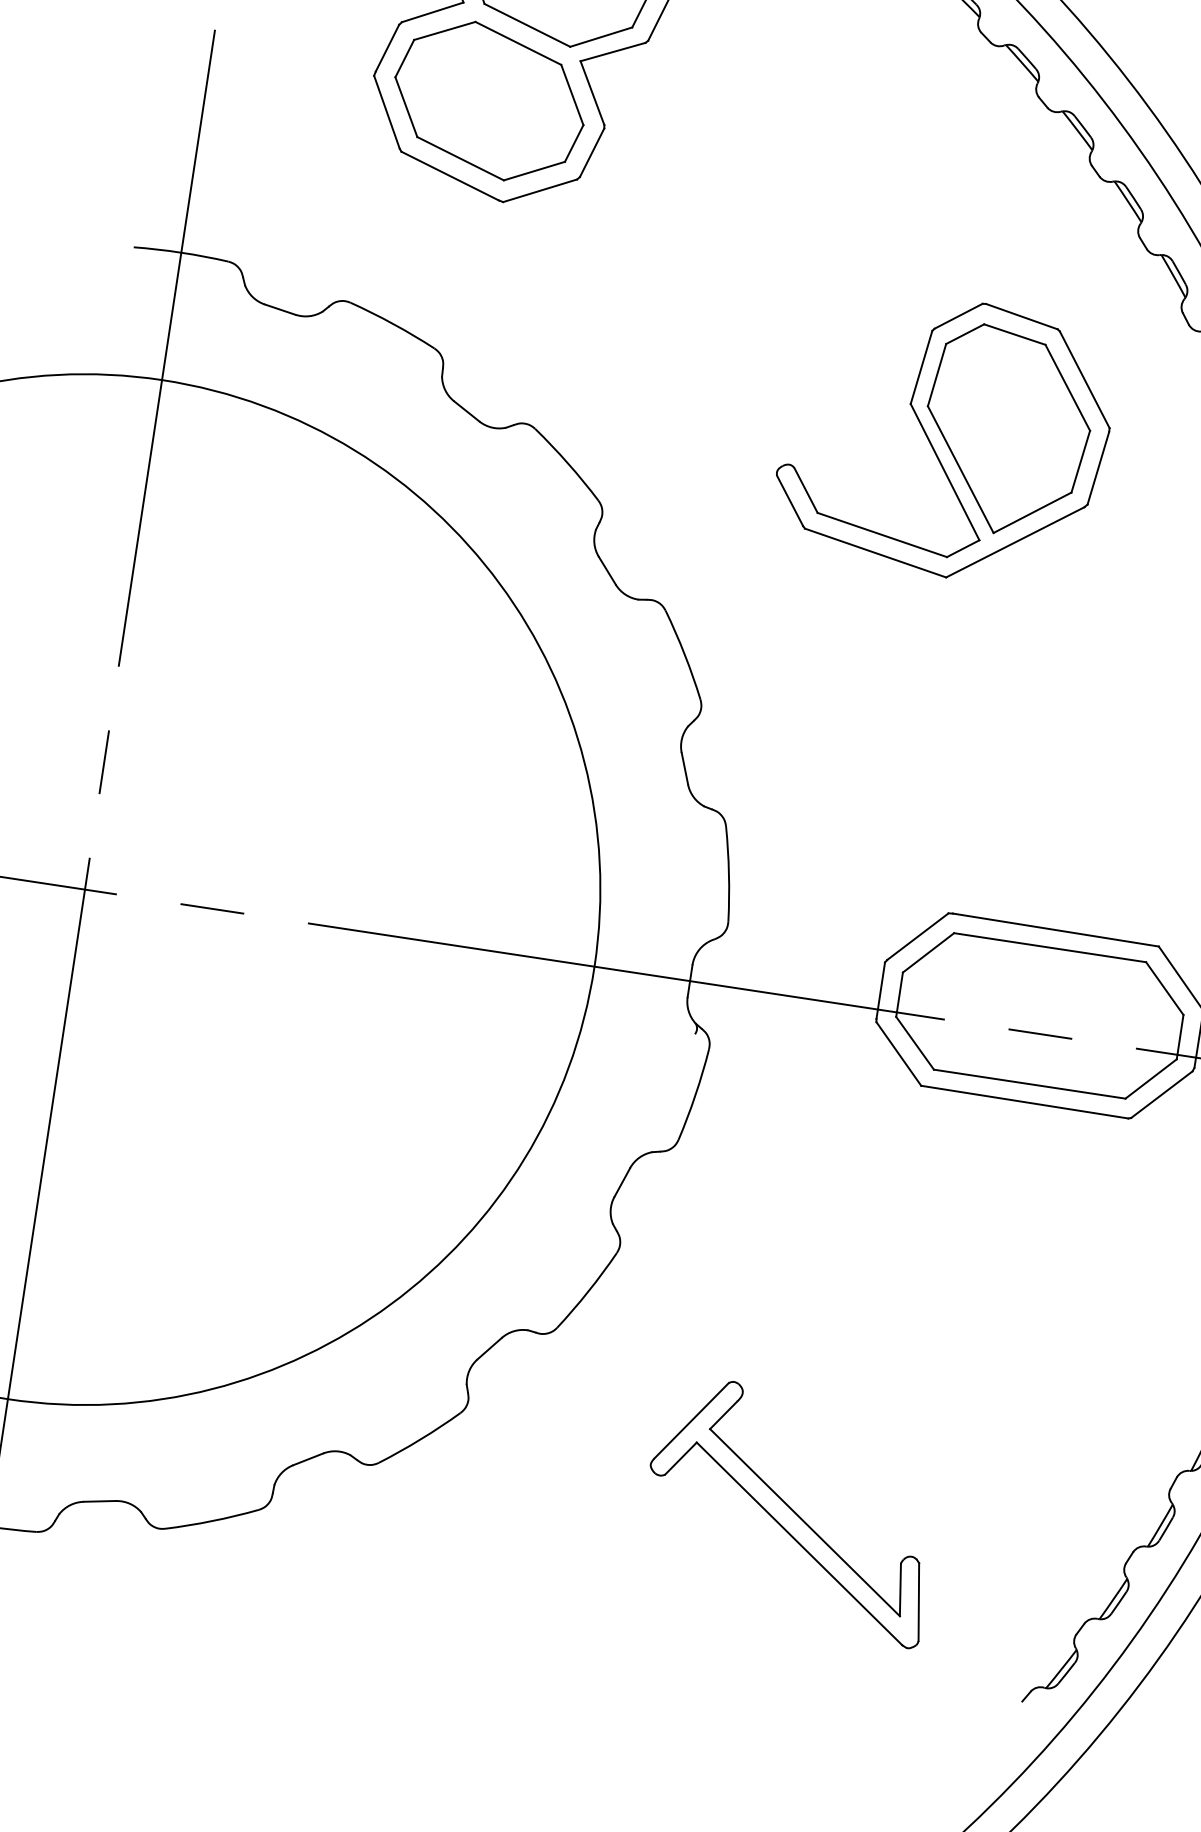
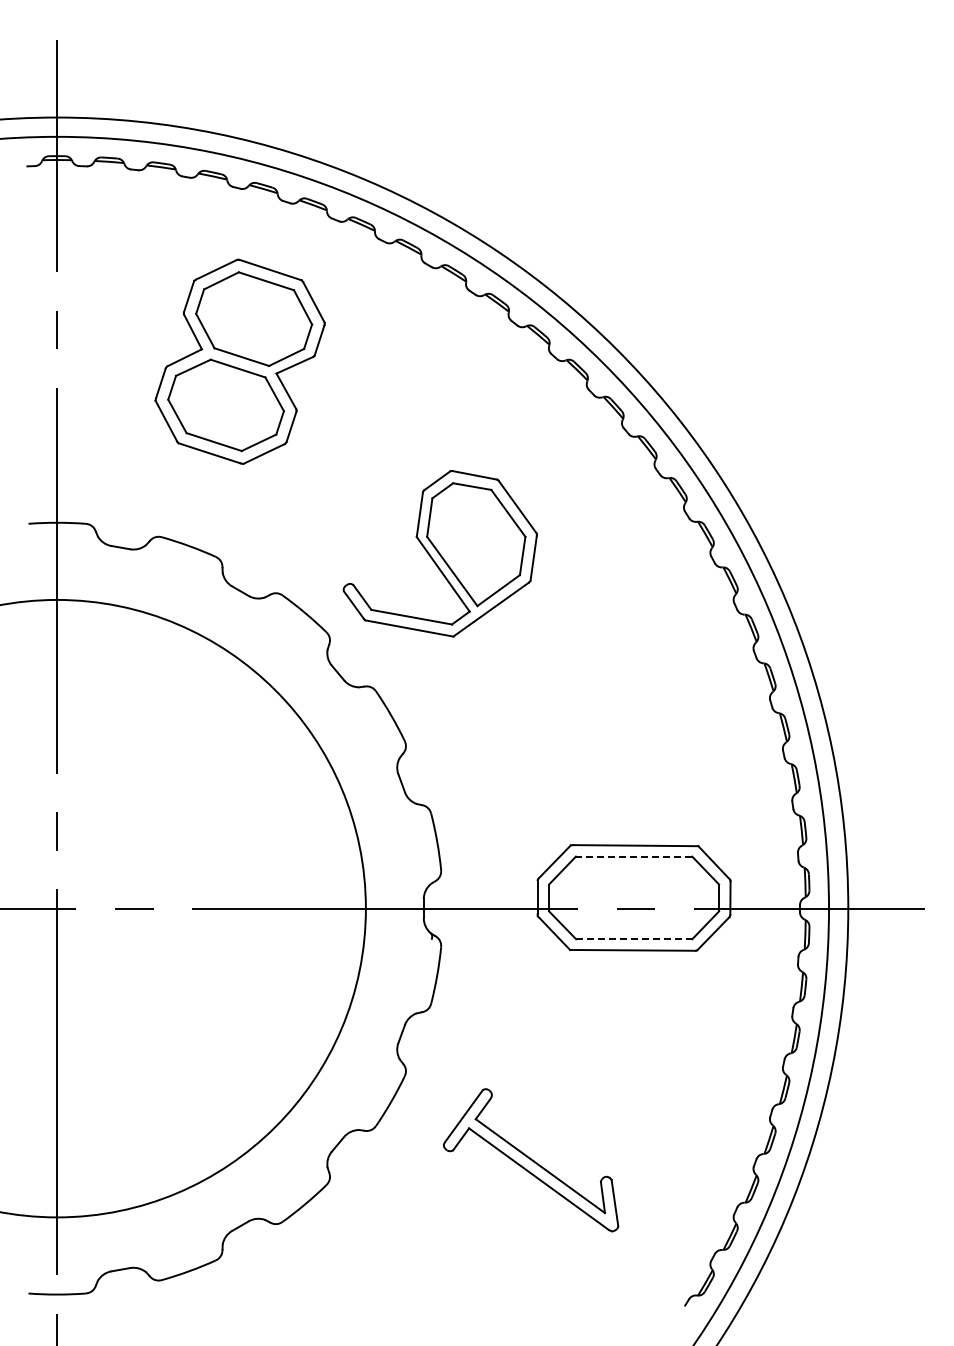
part: (944, 436) -> (439, 553), moved
line: (1049, 947) -> (633, 856), solid -> dashed
line: (1030, 1084) -> (634, 939), solid -> dashed
part: (791, 1511) -> (531, 1160), moved

